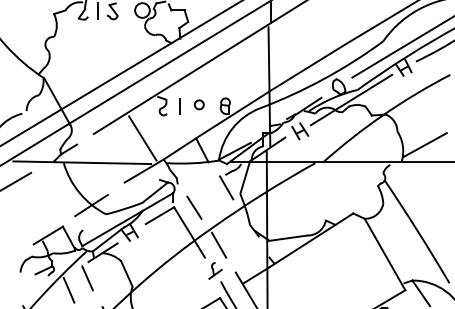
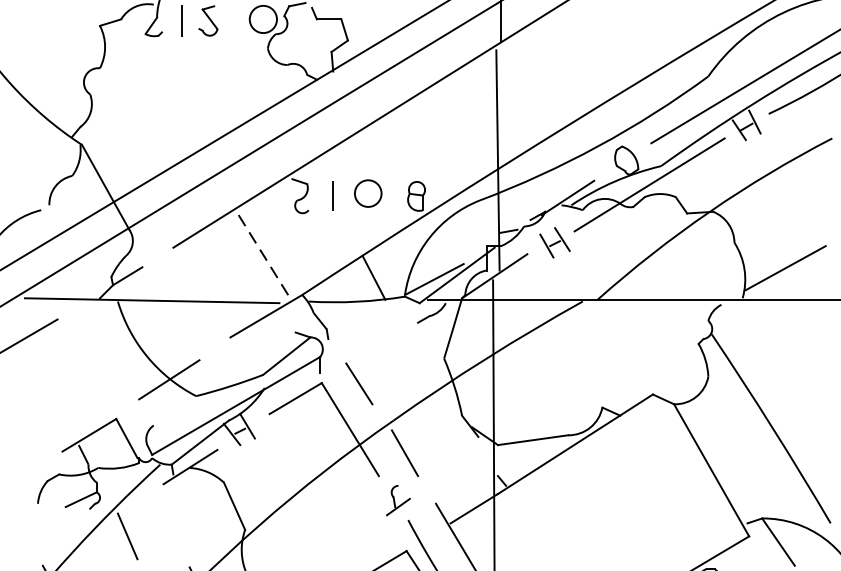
circle: (199, 104) -> (368, 193), size x1.6
line: (142, 138) -> (263, 255), solid -> dashed
line: (226, 187) -> (418, 346), removed
line: (87, 278) -> (161, 514), removed

